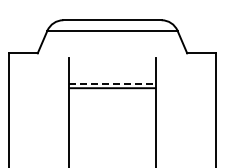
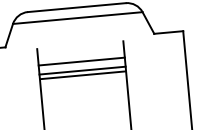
line: (112, 74) -> (81, 61), added
line: (112, 83) -> (82, 70), dashed -> solid

